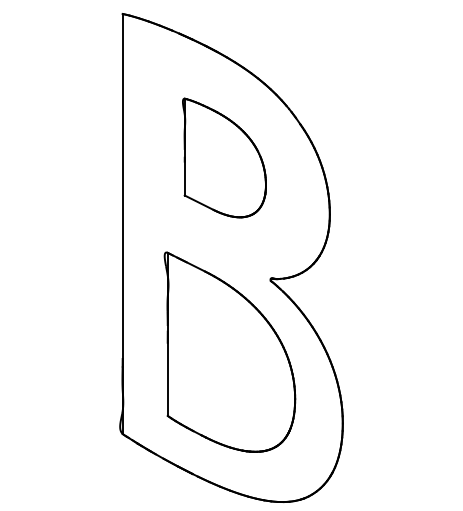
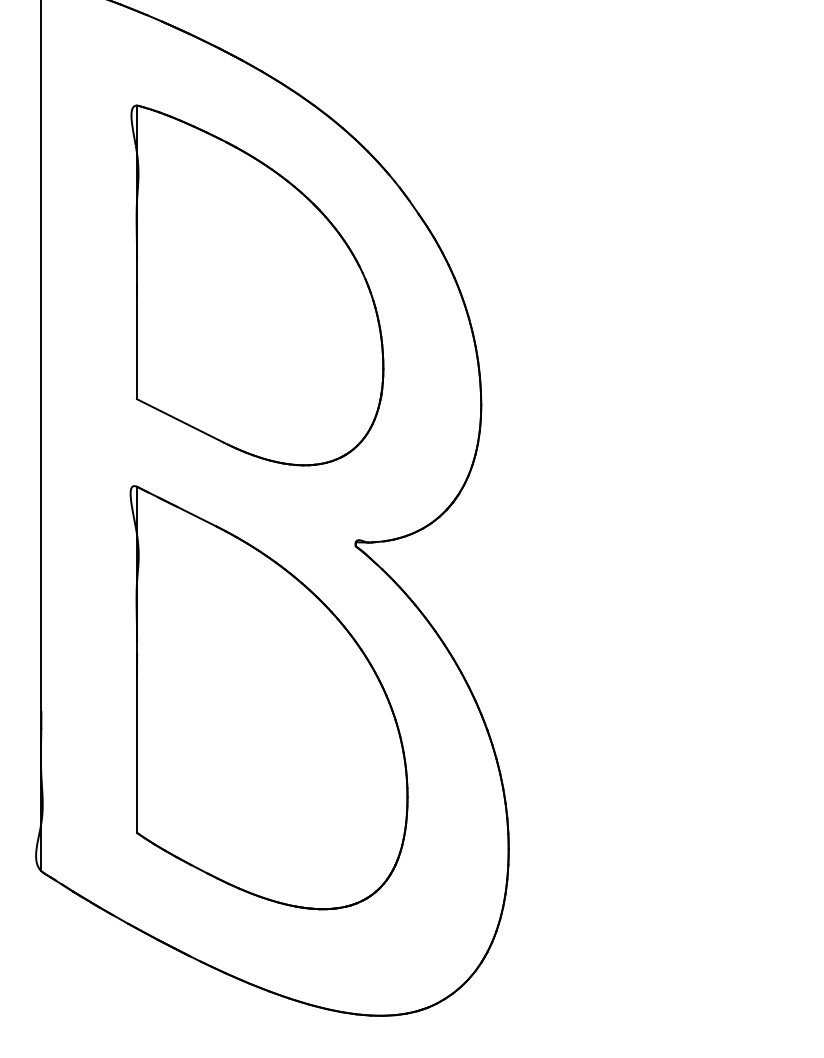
part: (224, 157) -> (257, 284), size x1.43

